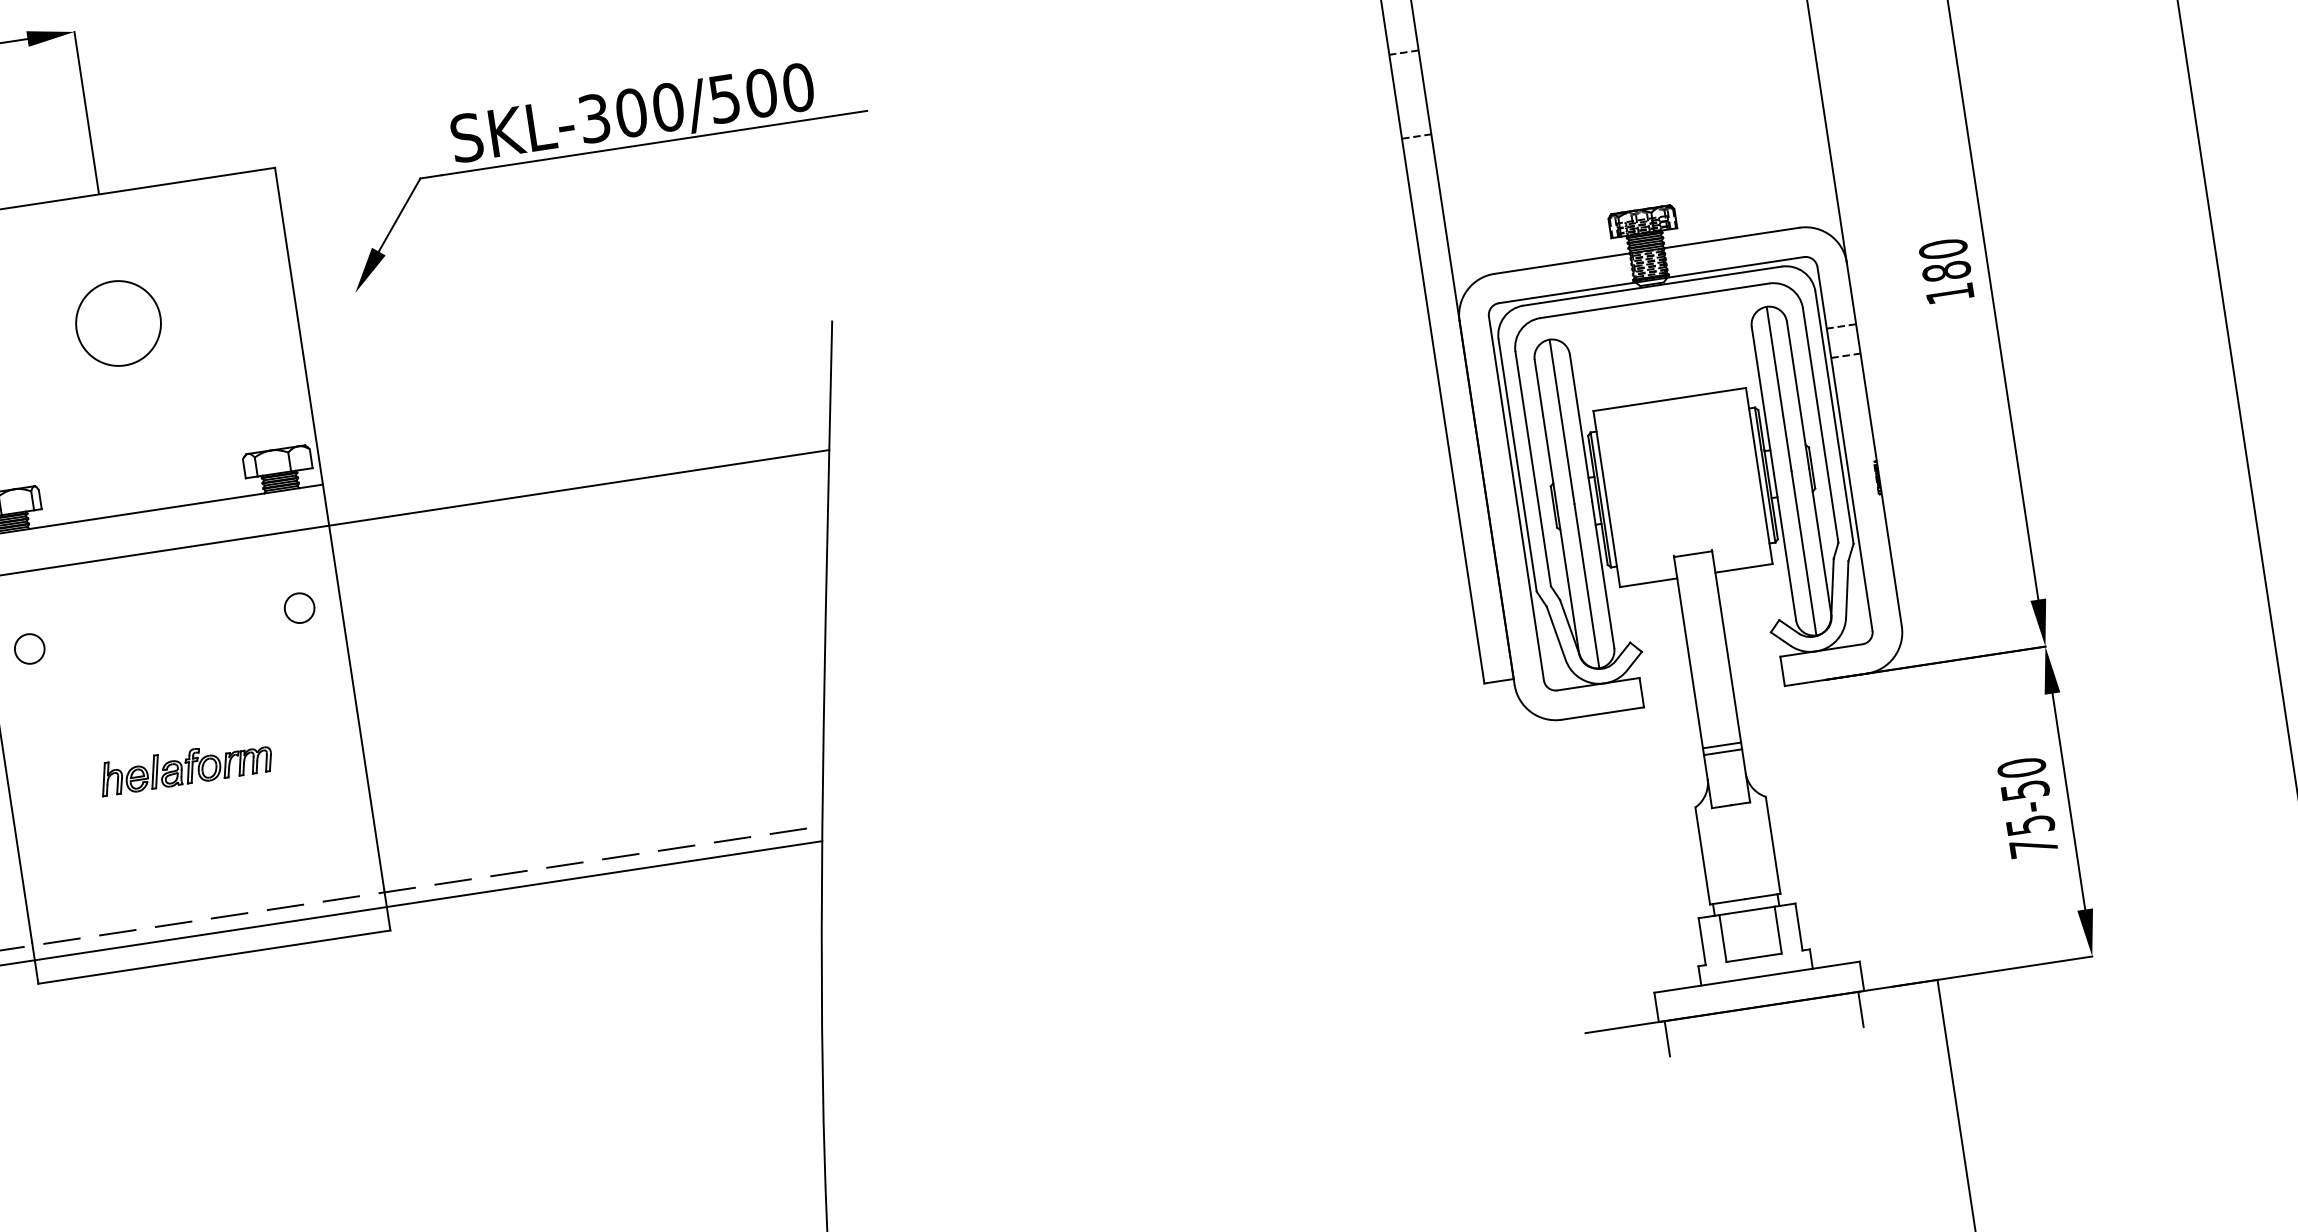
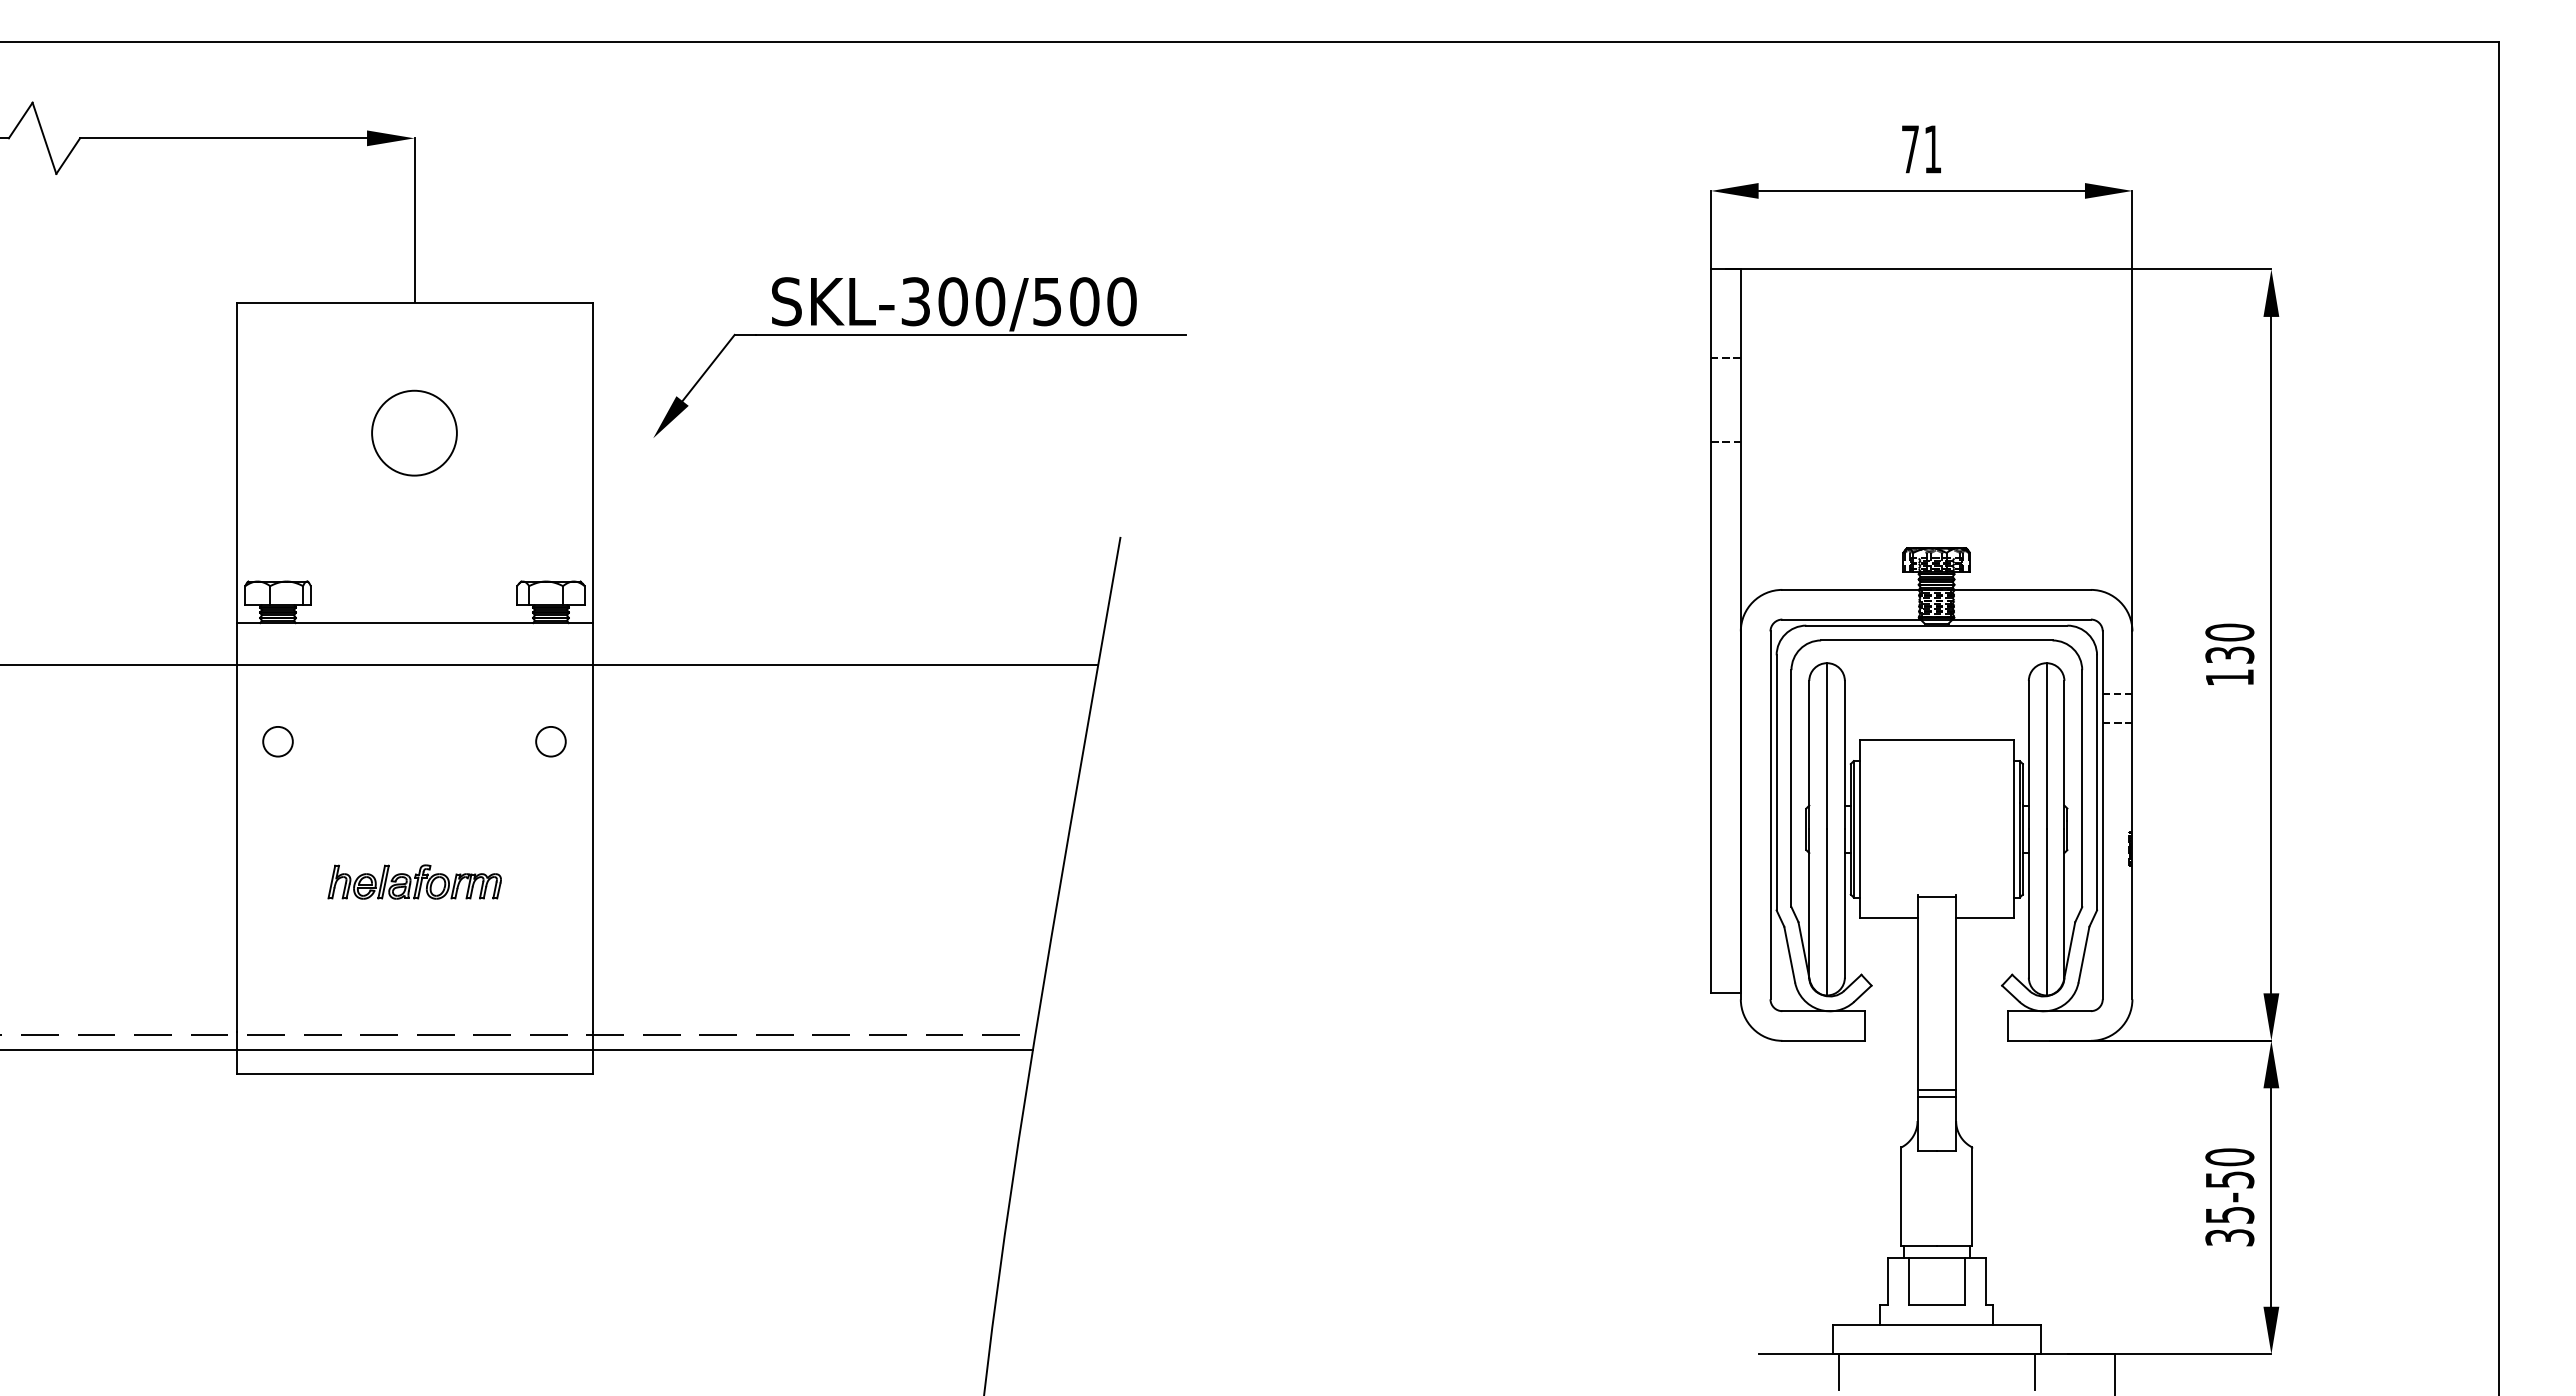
text: (1946, 270) -> (2229, 654), 180 -> 130
text: (2033, 847) -> (2229, 1237), 75-50 -> 35-50

